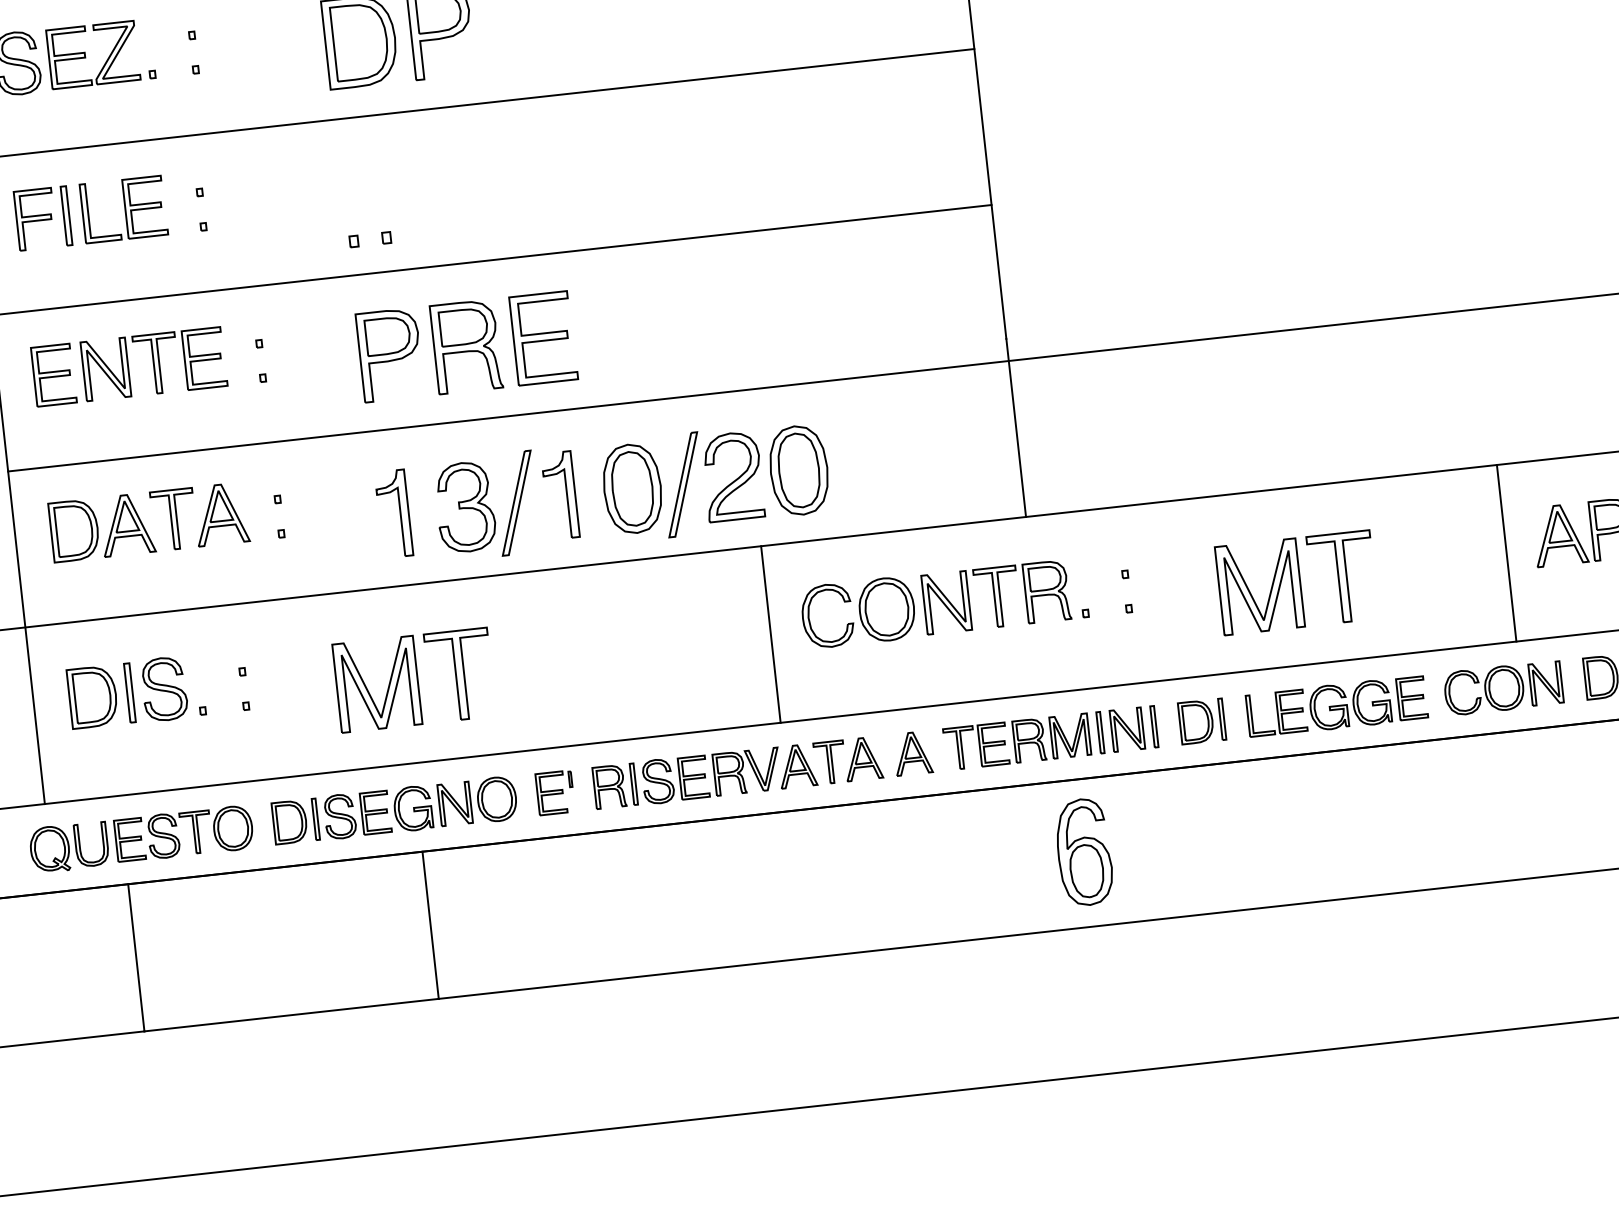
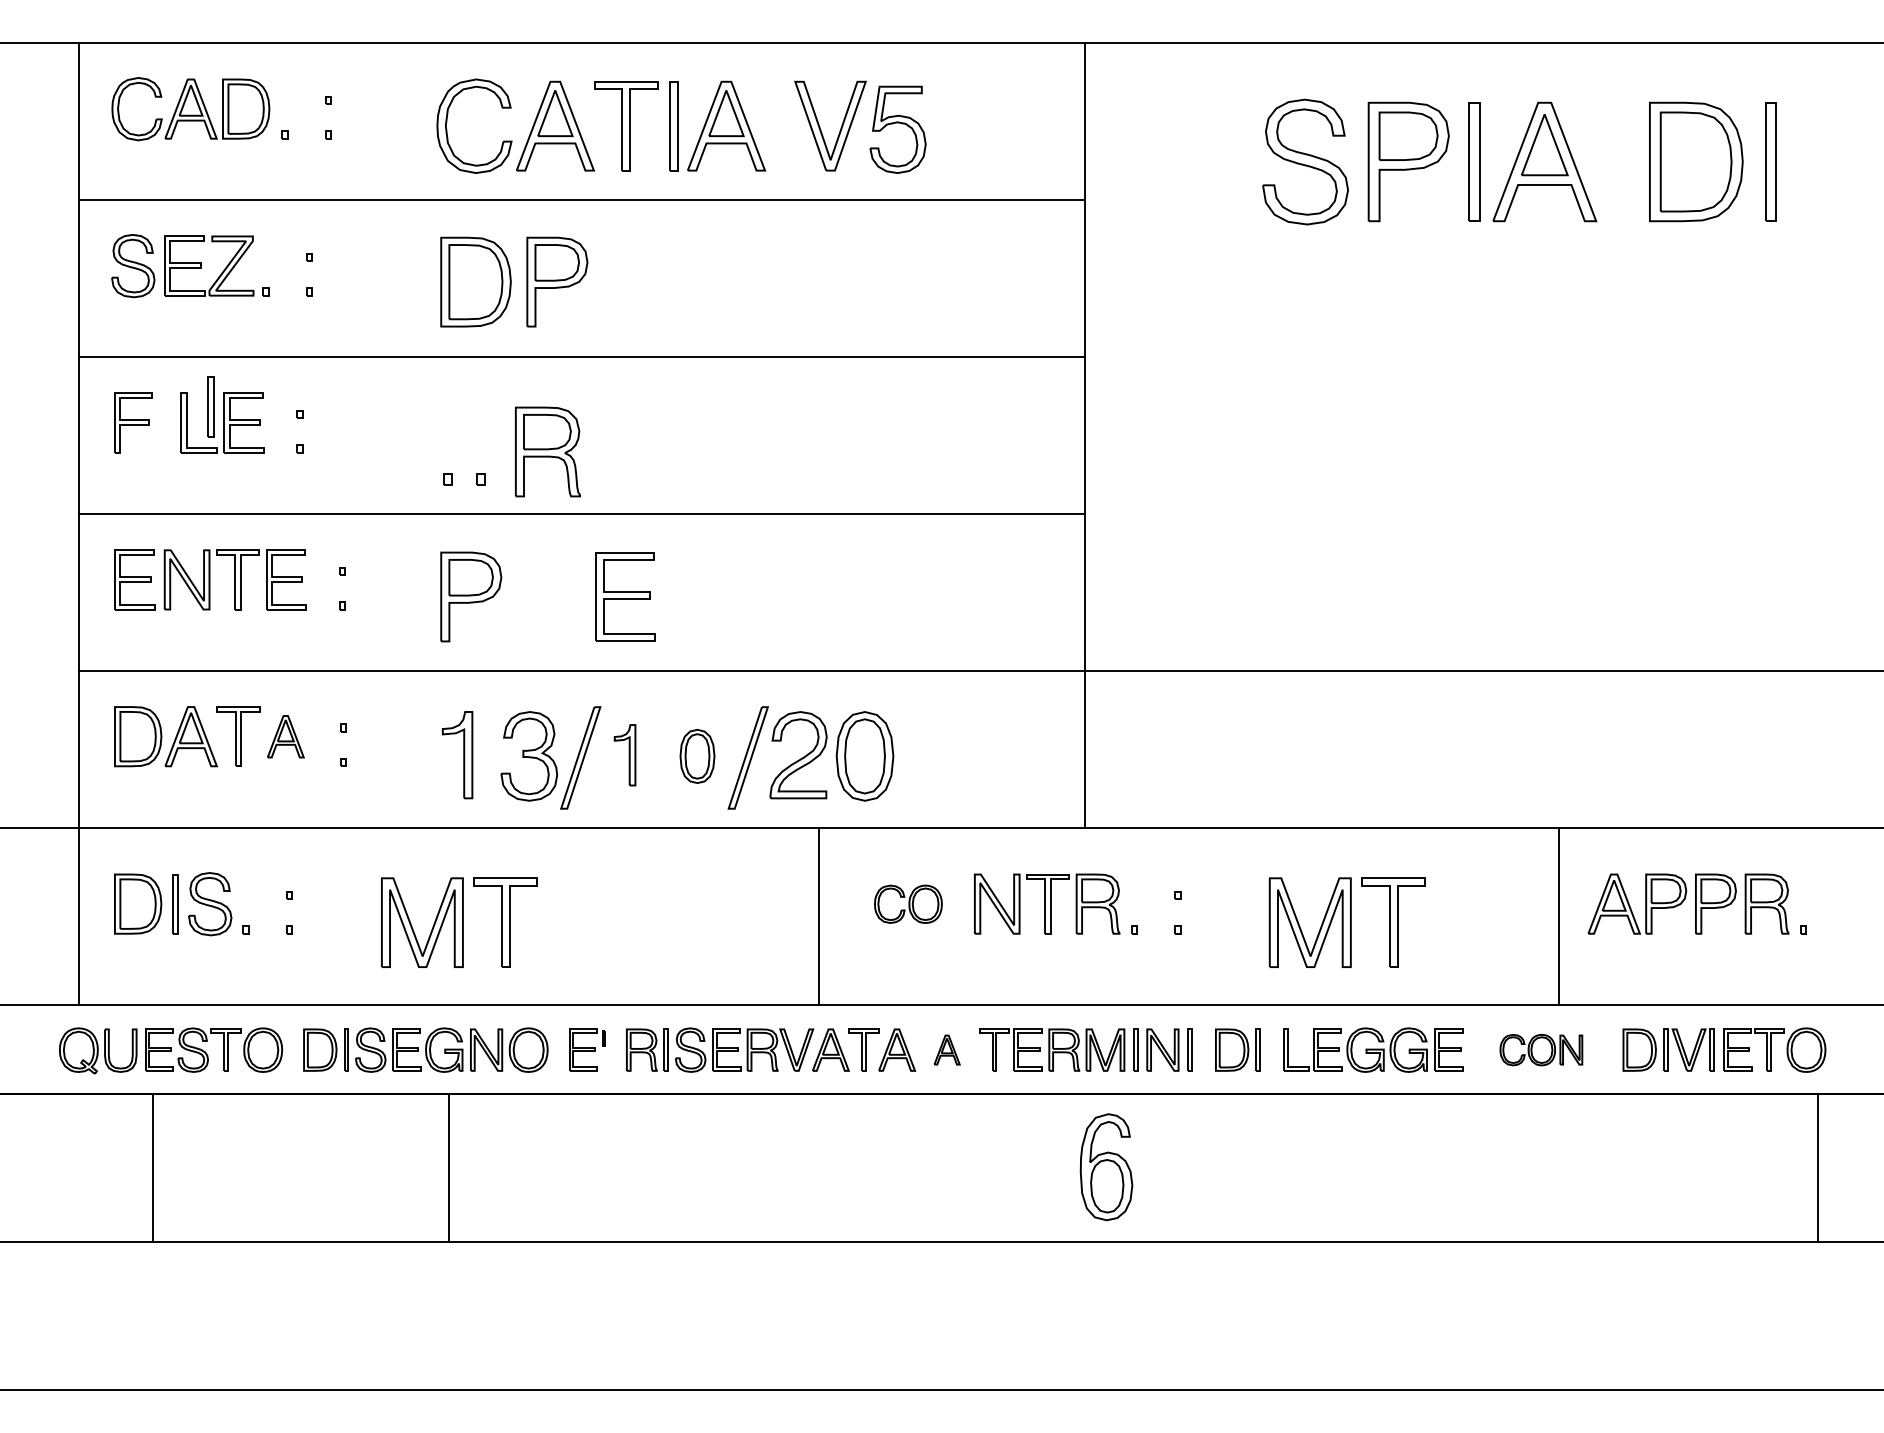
part: (66, 215) -> (210, 406), moved
part: (465, 346) -> (547, 451), moved
part: (632, 488) -> (697, 756), size x0.6
part: (559, 495) -> (624, 755), size x0.7
part: (220, 514) -> (285, 736), size x0.7
part: (858, 612) -> (908, 904), size x0.6
part: (1503, 687) -> (1541, 1049), size x0.7
part: (913, 752) -> (947, 1049), size x0.7

